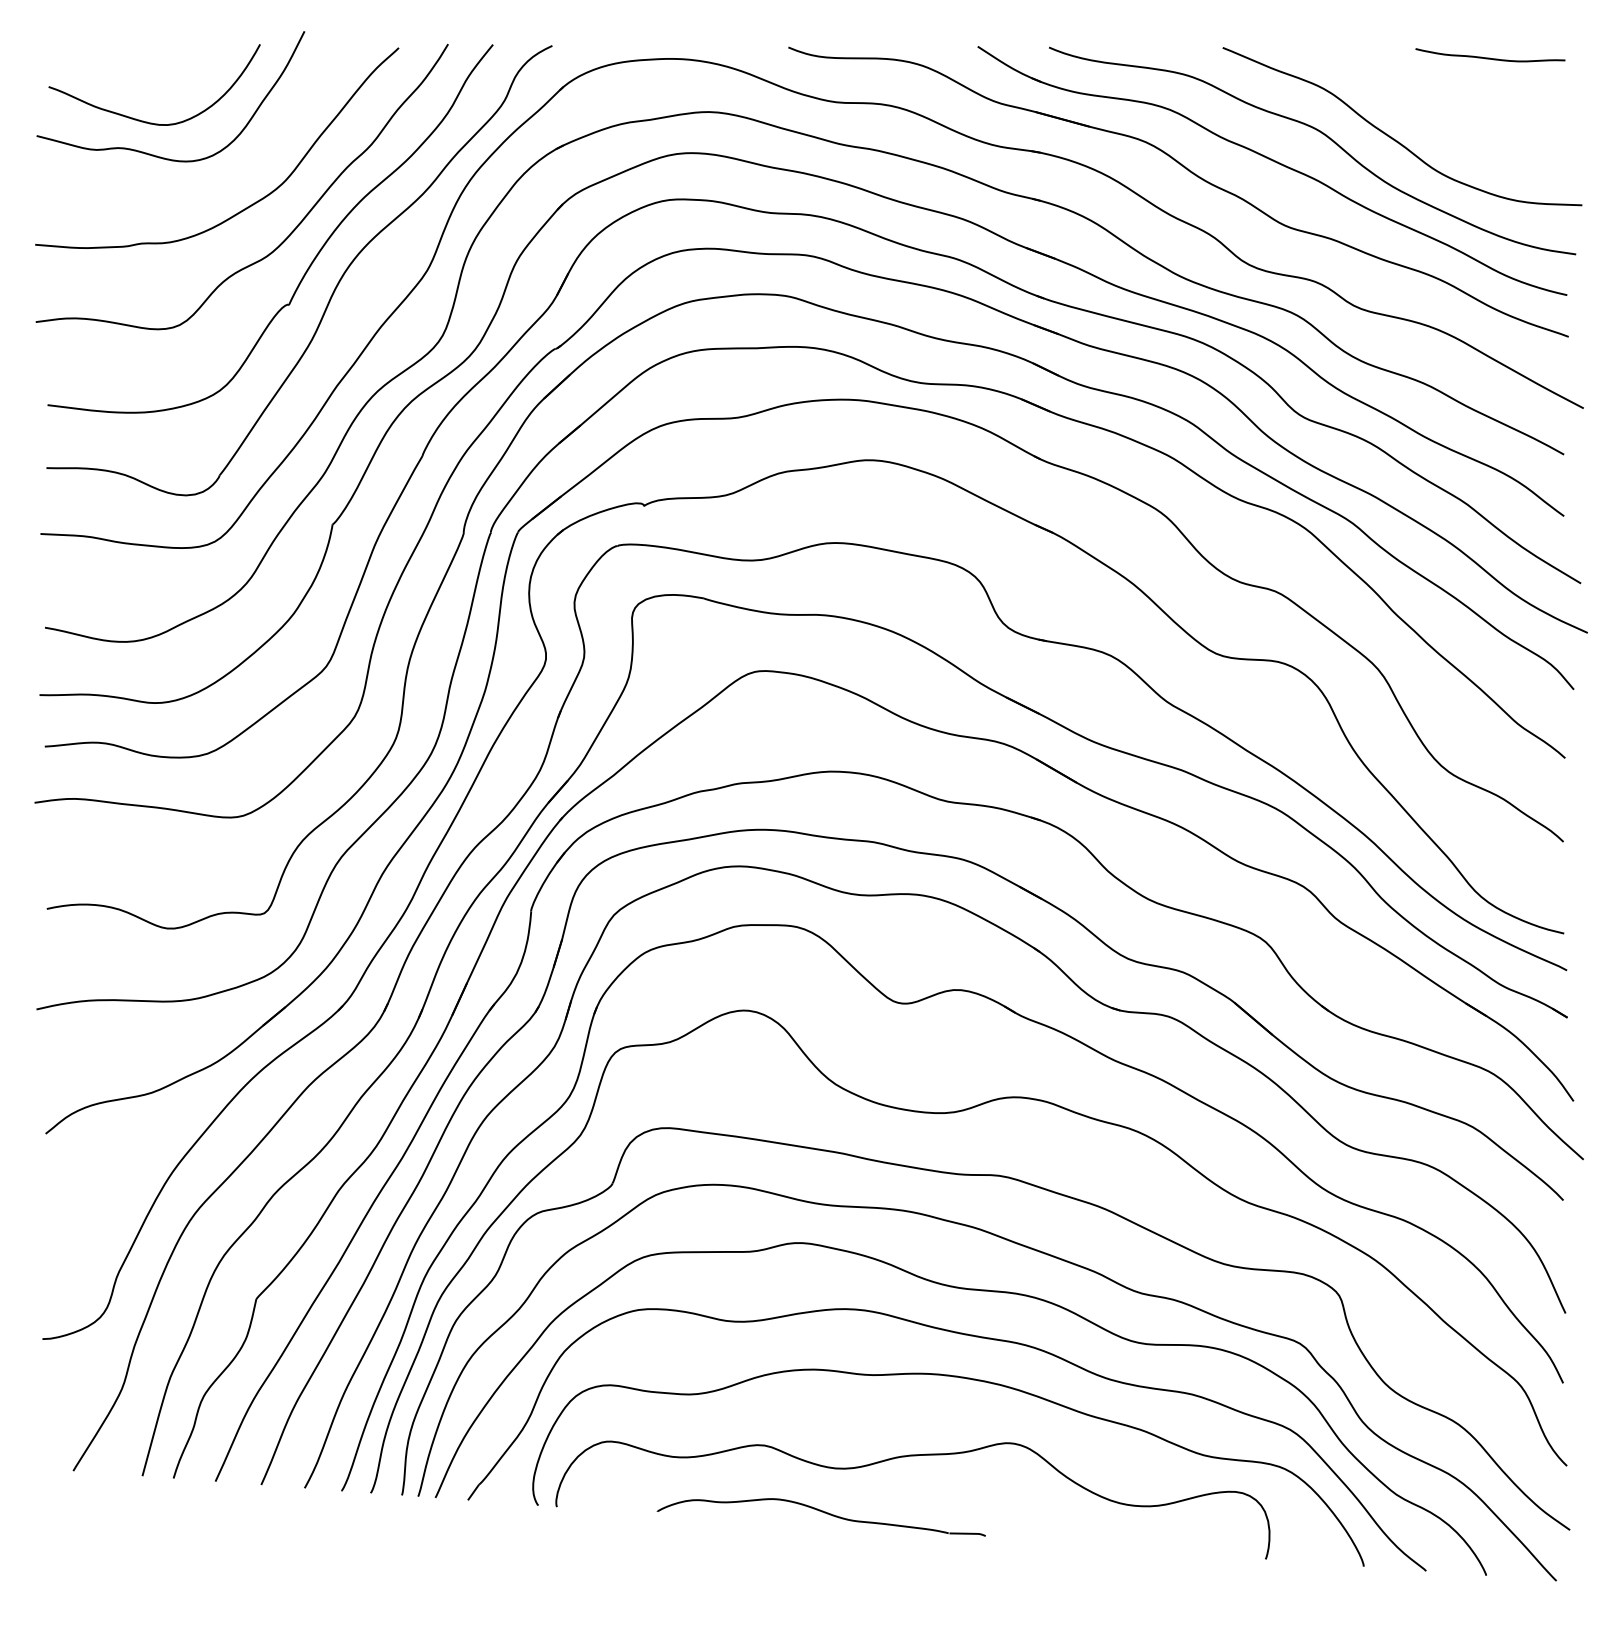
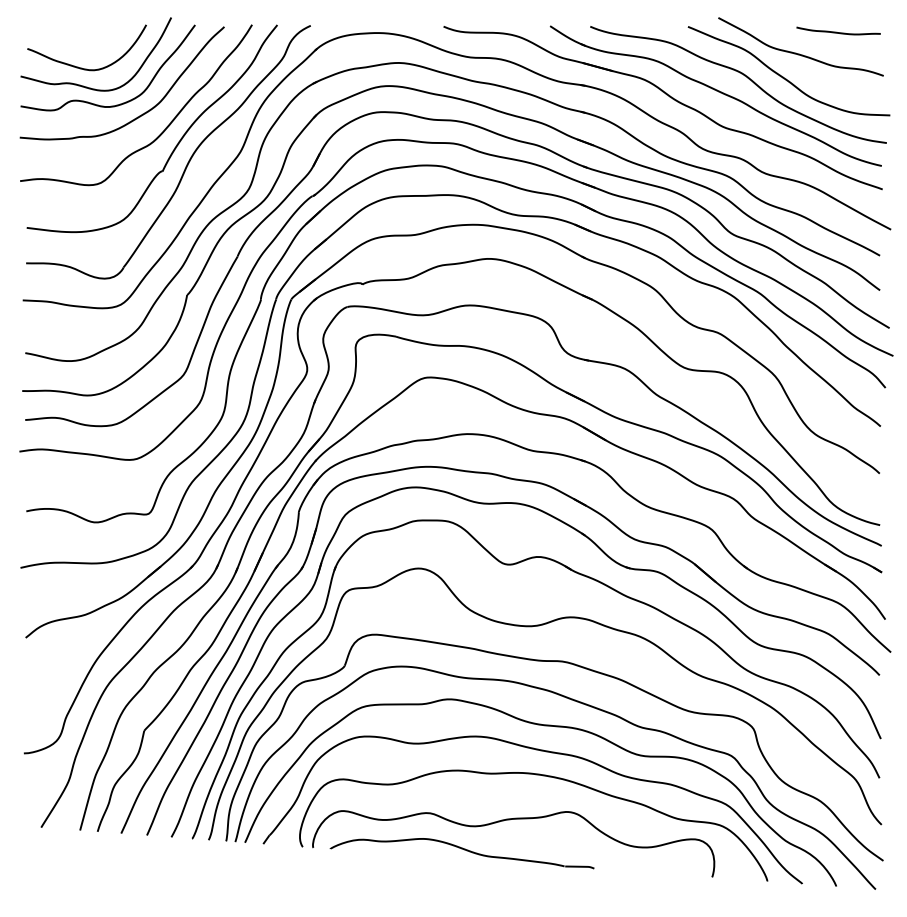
curve: (1420, 95) -> (799, 53), added
curve: (175, 185) -> (98, 104), added
part: (820, 1516) -> (461, 853), size x1.43

